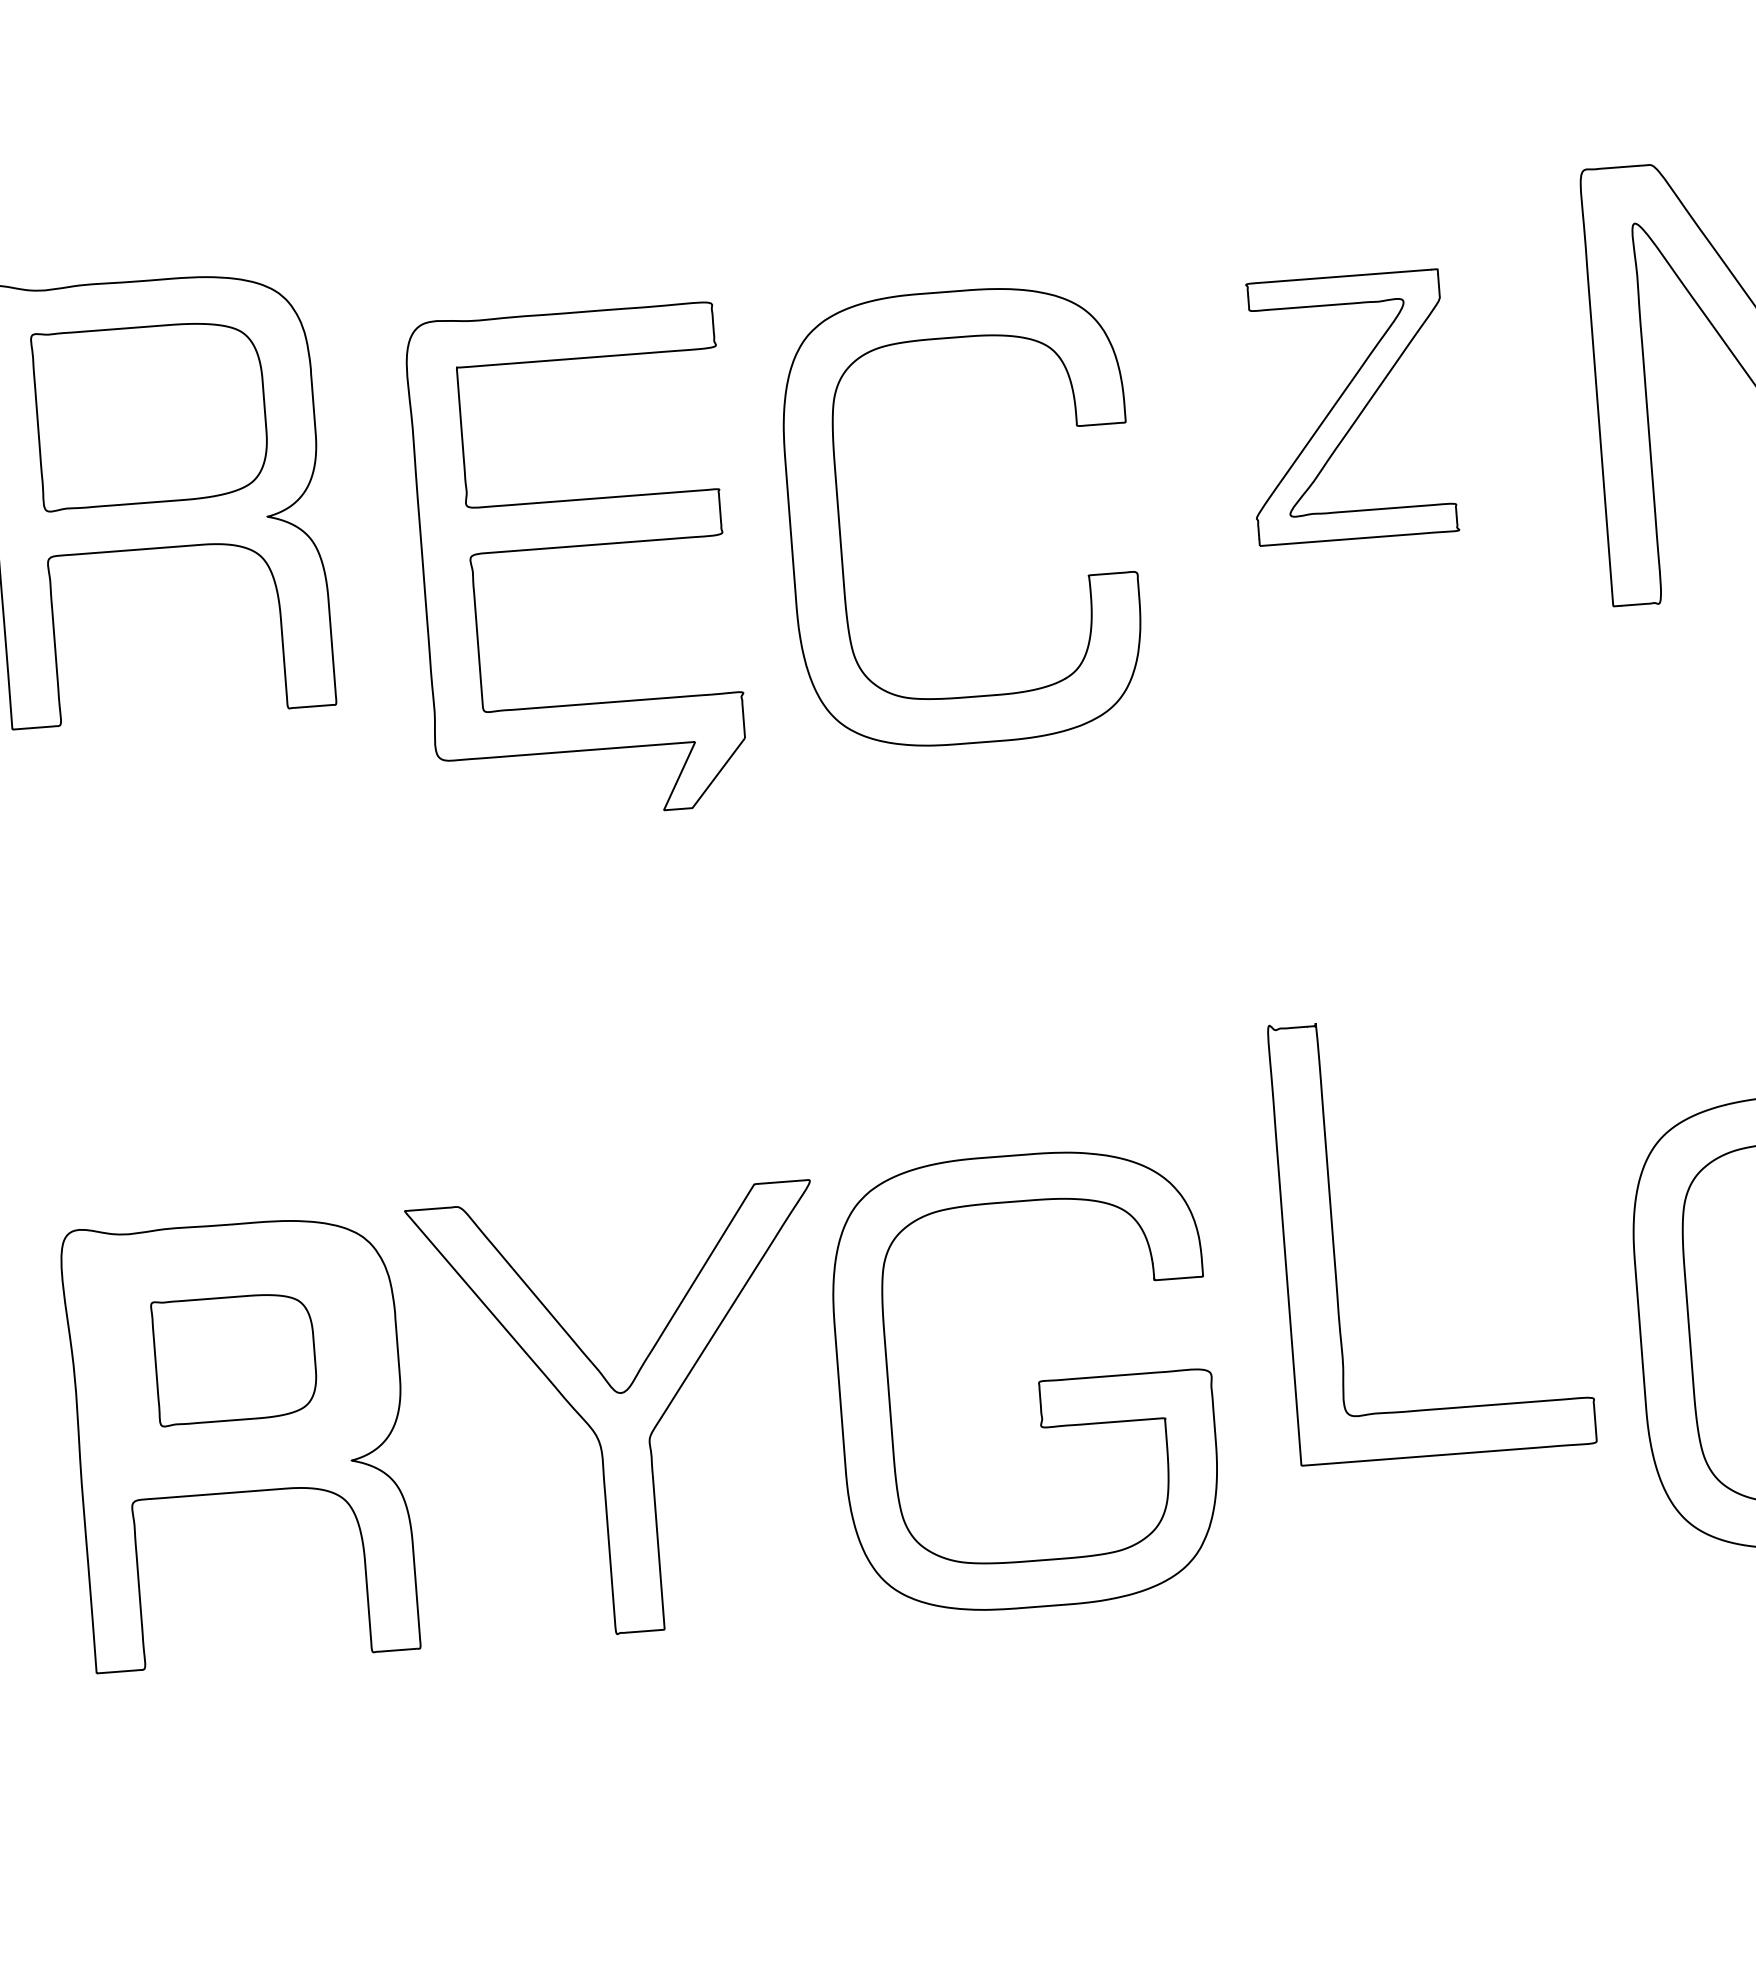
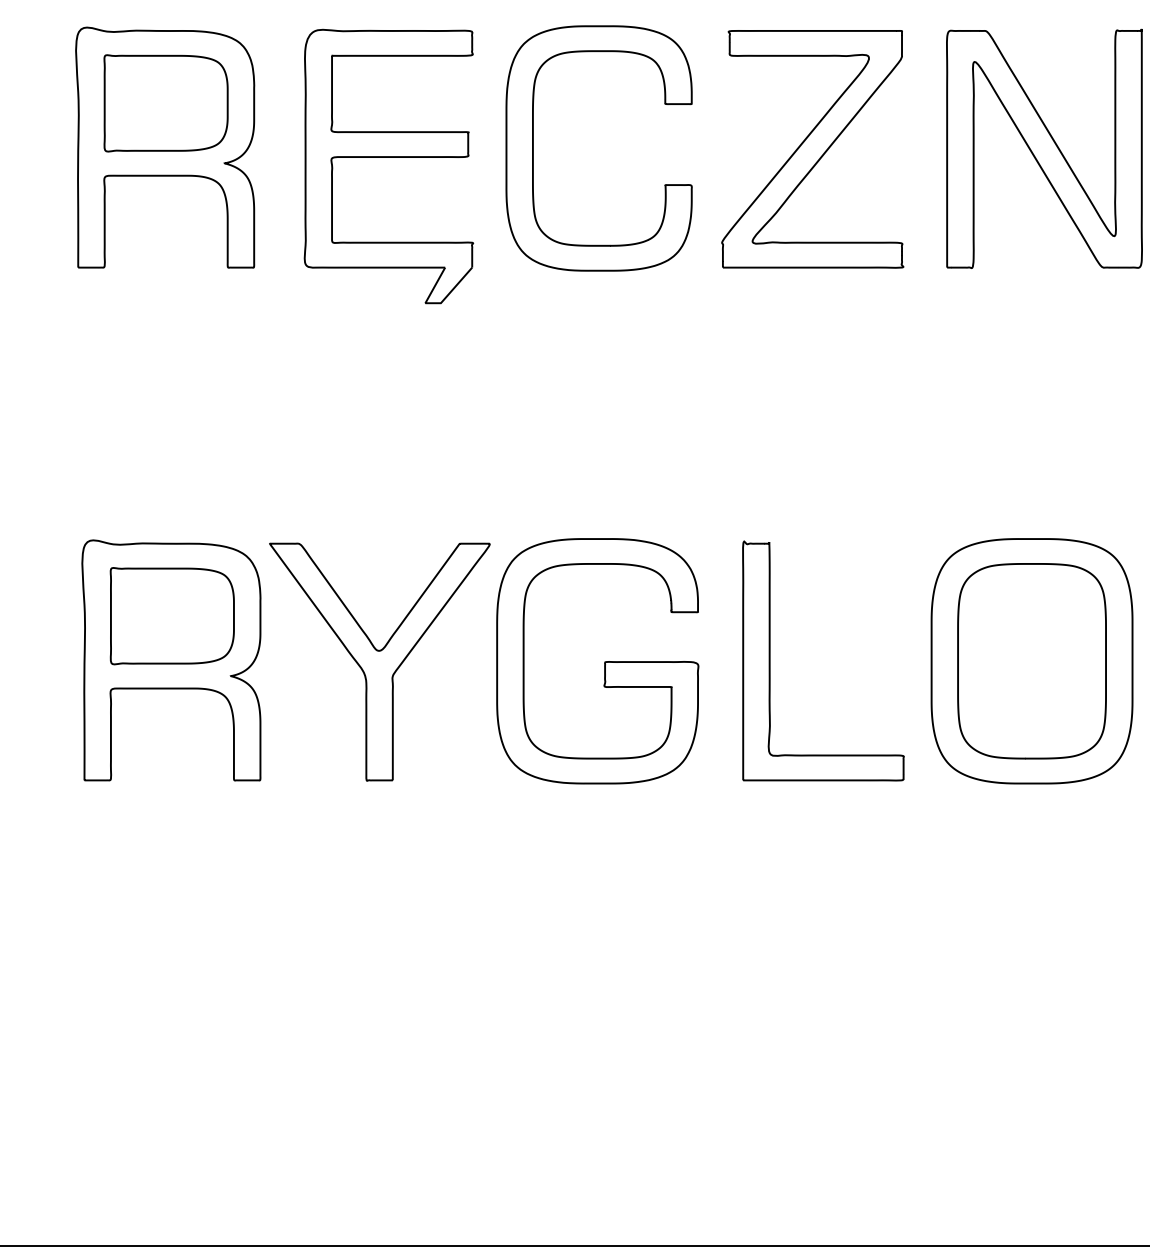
part: (1348, 407) -> (812, 149), size x1.67
part: (840, 526) -> (533, 148), moved
part: (575, 547) -> (388, 157), moved
part: (1334, 1241) -> (770, 660), moved
part: (233, 1359) -> (171, 616), size x1.43

